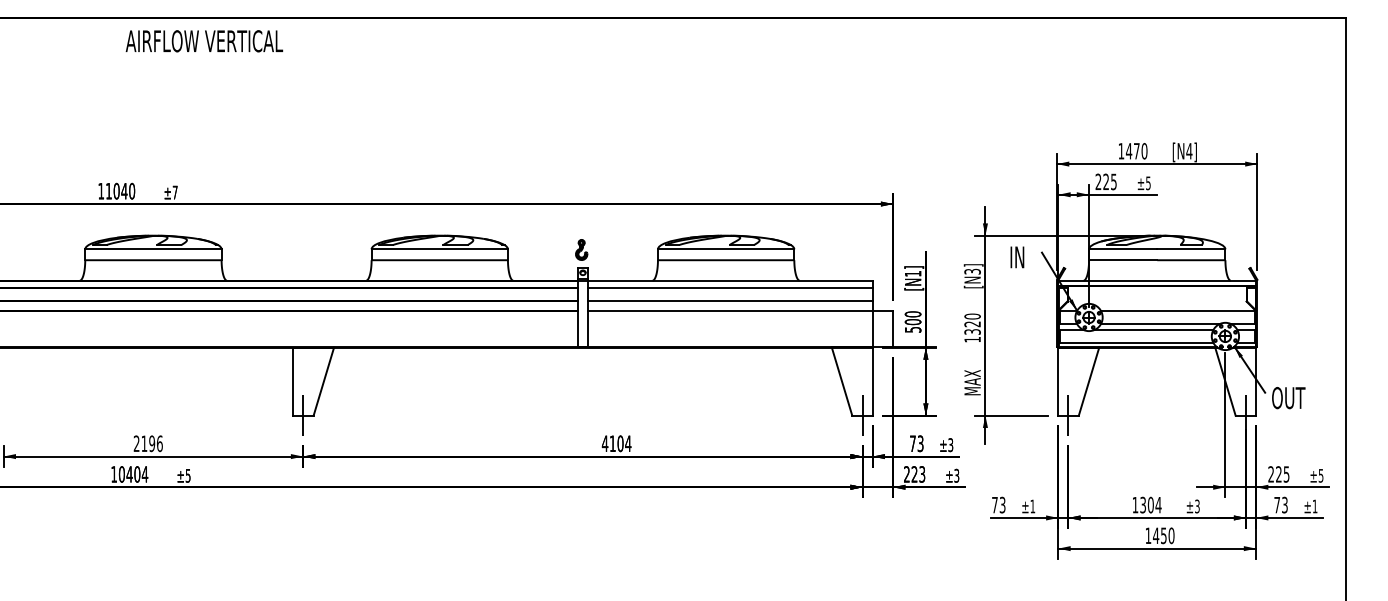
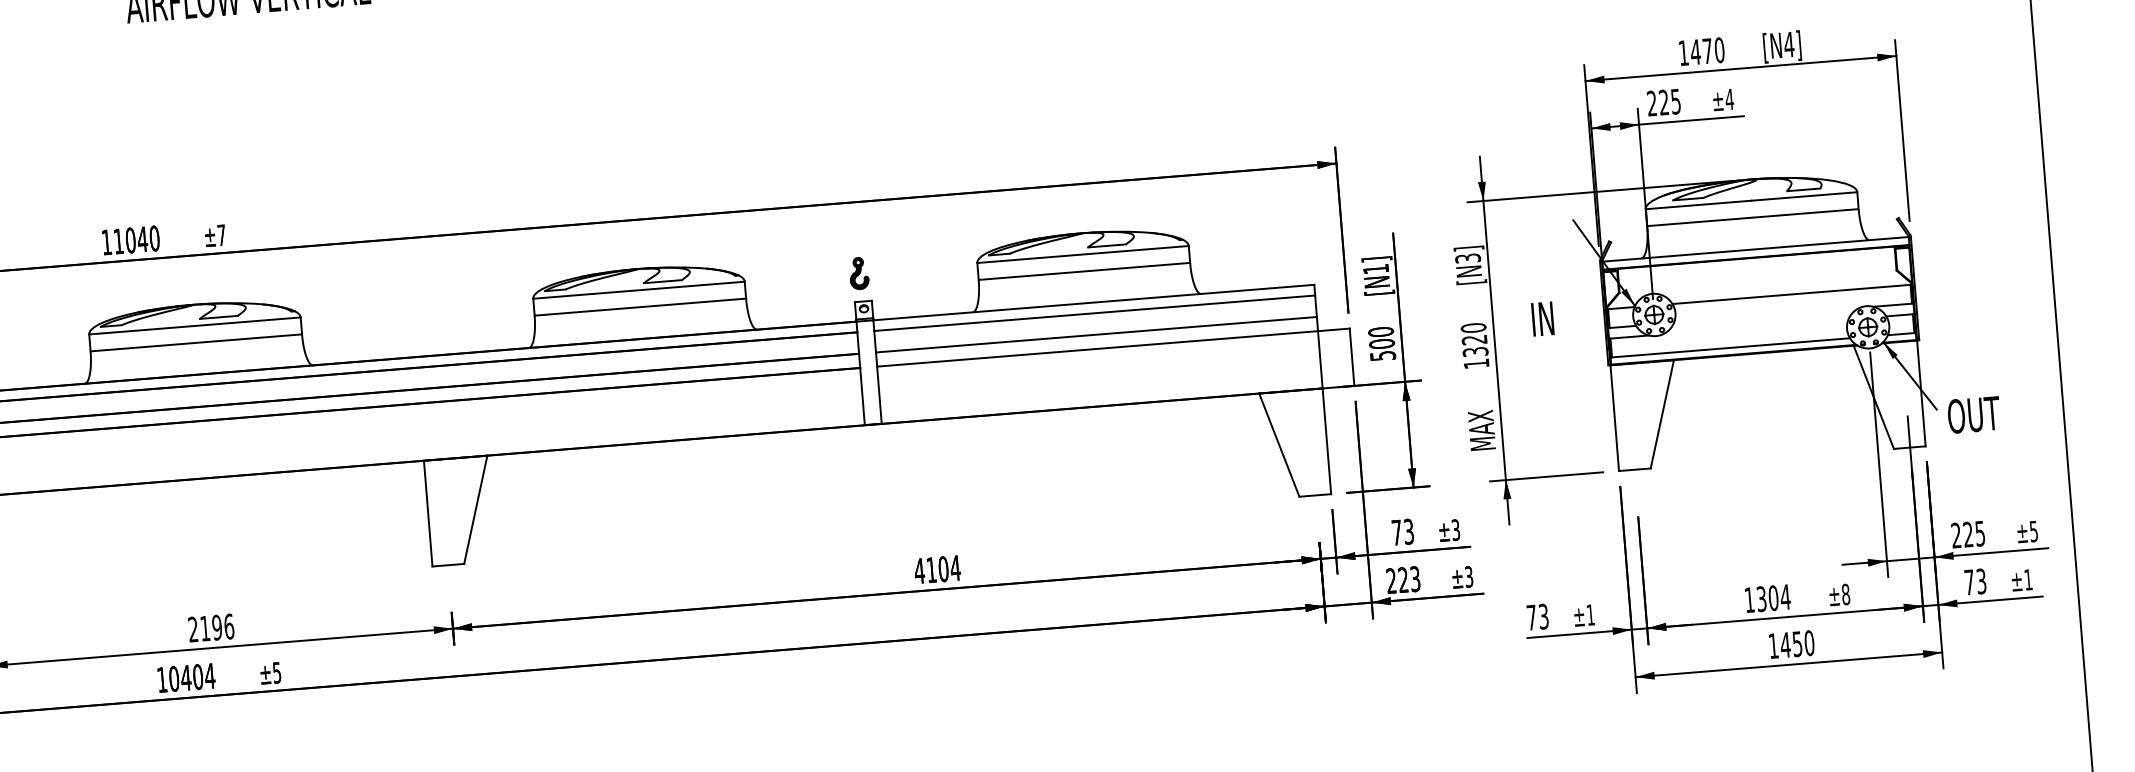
text: (1148, 183) -> (1729, 99), ±5 -> ±4
text: (1017, 257) -> (1543, 319), moved
line: (1160, 323) -> (1765, 315), removed
line: (1153, 330) -> (1755, 327), removed
line: (303, 415) -> (448, 564), removed
line: (862, 415) -> (1315, 495), removed
line: (1068, 415) -> (1634, 469), removed
text: (1197, 506) -> (1846, 594), ±3 -> ±8

